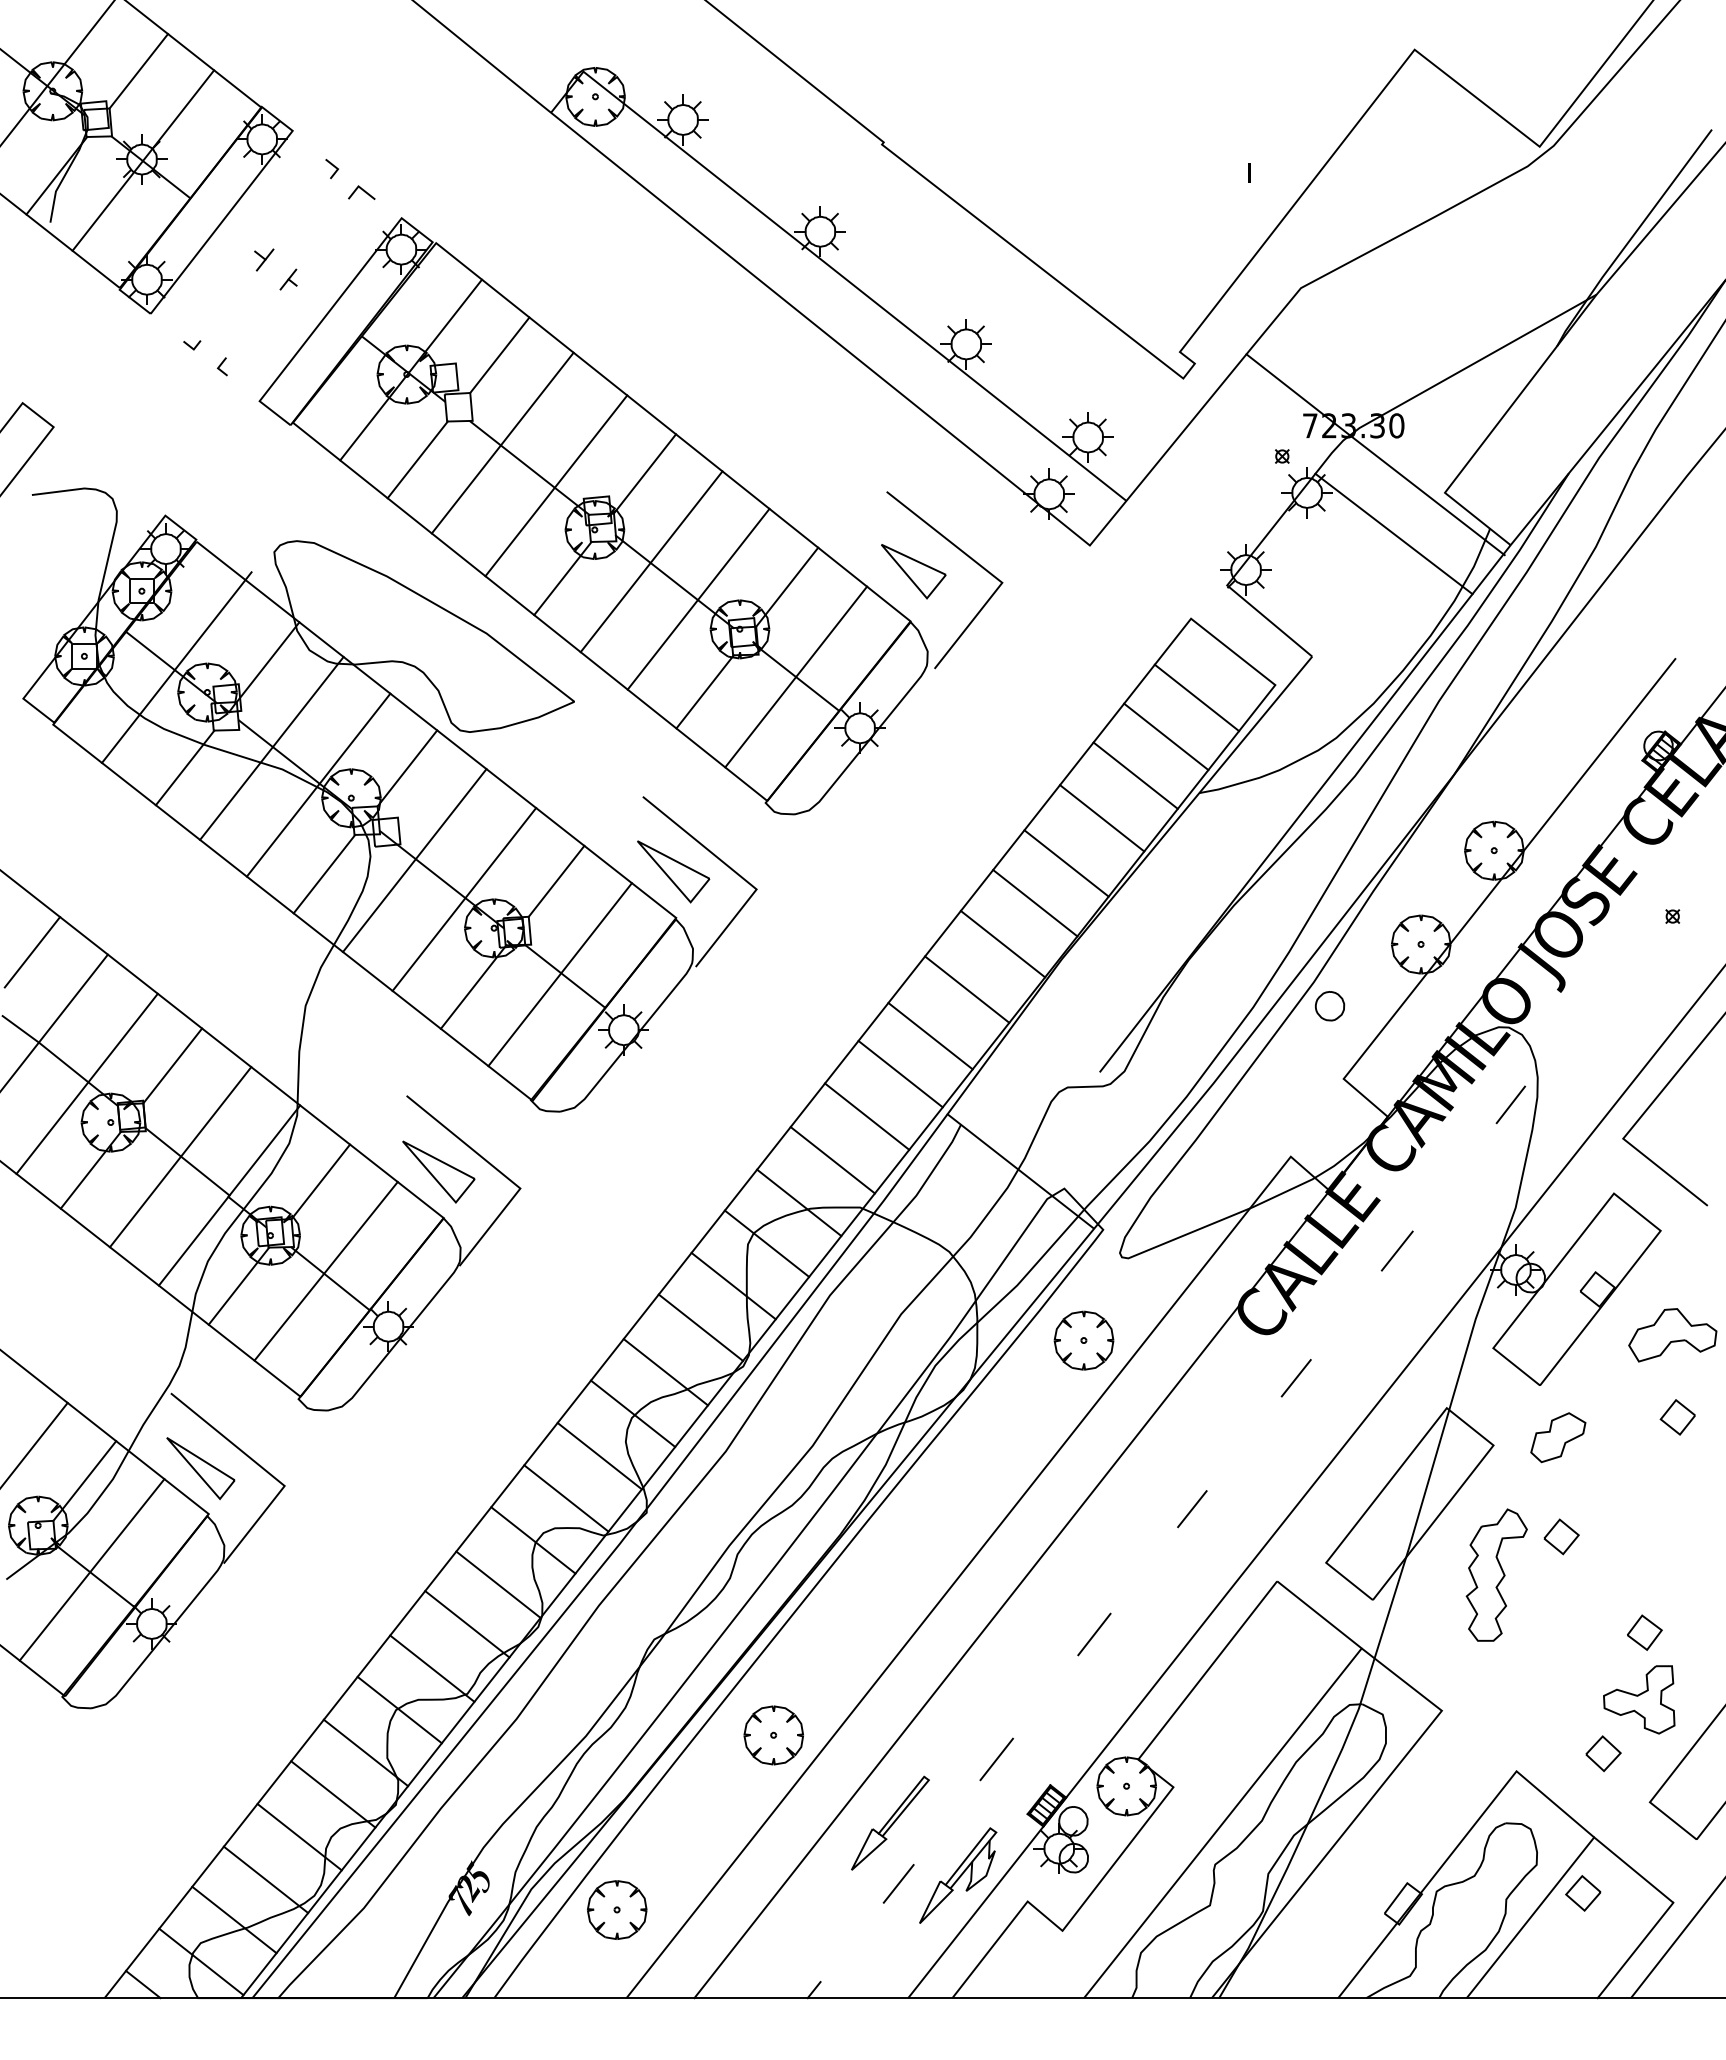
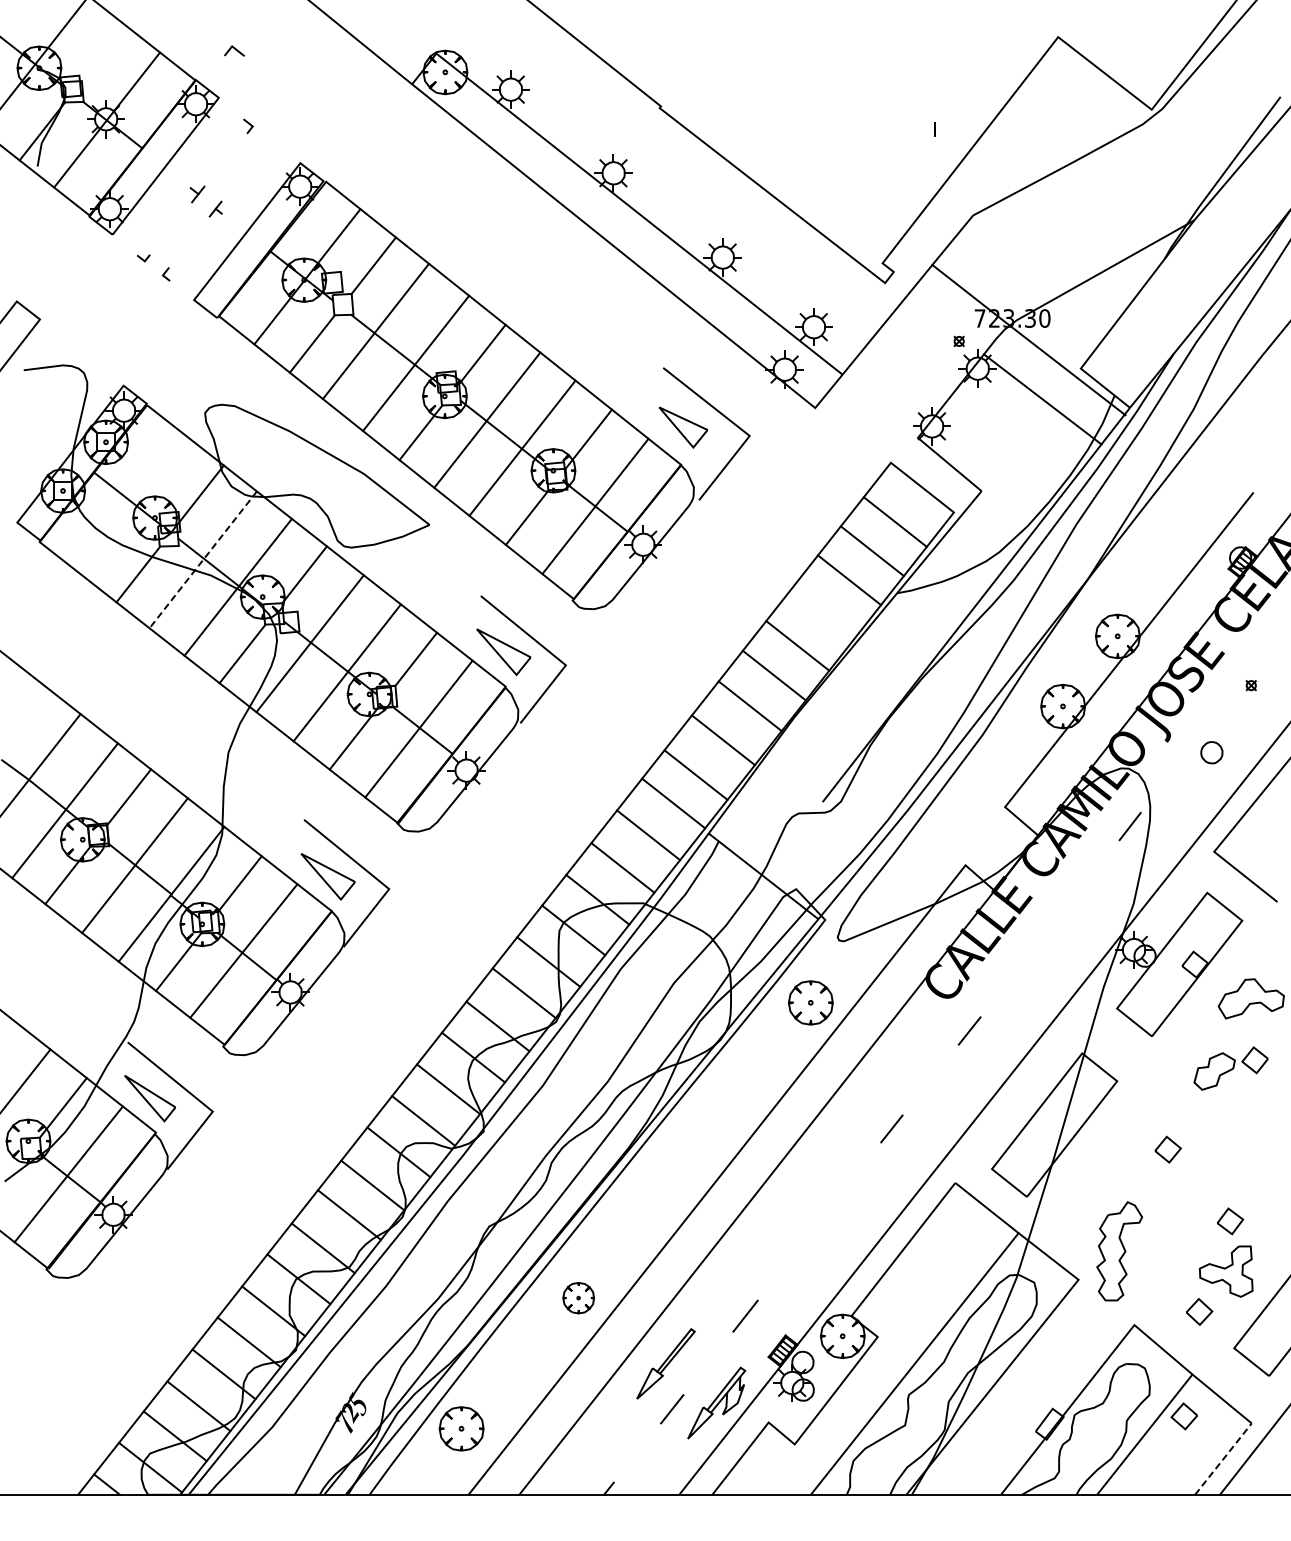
line: (138, 71) -> (103, 53), removed
line: (361, 190) -> (234, 49), moved
line: (177, 667) -> (132, 499), removed
line: (272, 747) -> (203, 559), solid -> dashed
line: (1100, 817) -> (823, 611), removed
line: (31, 952) -> (23, 712), removed
part: (1329, 1005) -> (1211, 752), moved
line: (1396, 1250) -> (1044, 935), removed
part: (1558, 1437) -> (1214, 1071), moved
part: (1496, 1575) -> (1119, 1251), moved
line: (1094, 1634) -> (818, 1222), removed
part: (773, 1734) -> (578, 1297), size x0.7
line: (1635, 1950) -> (1223, 1459), solid -> dashed

